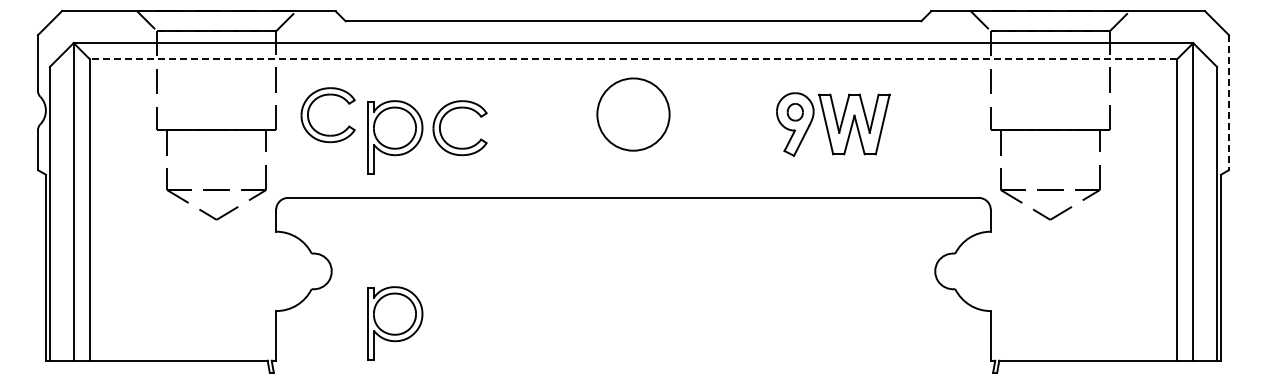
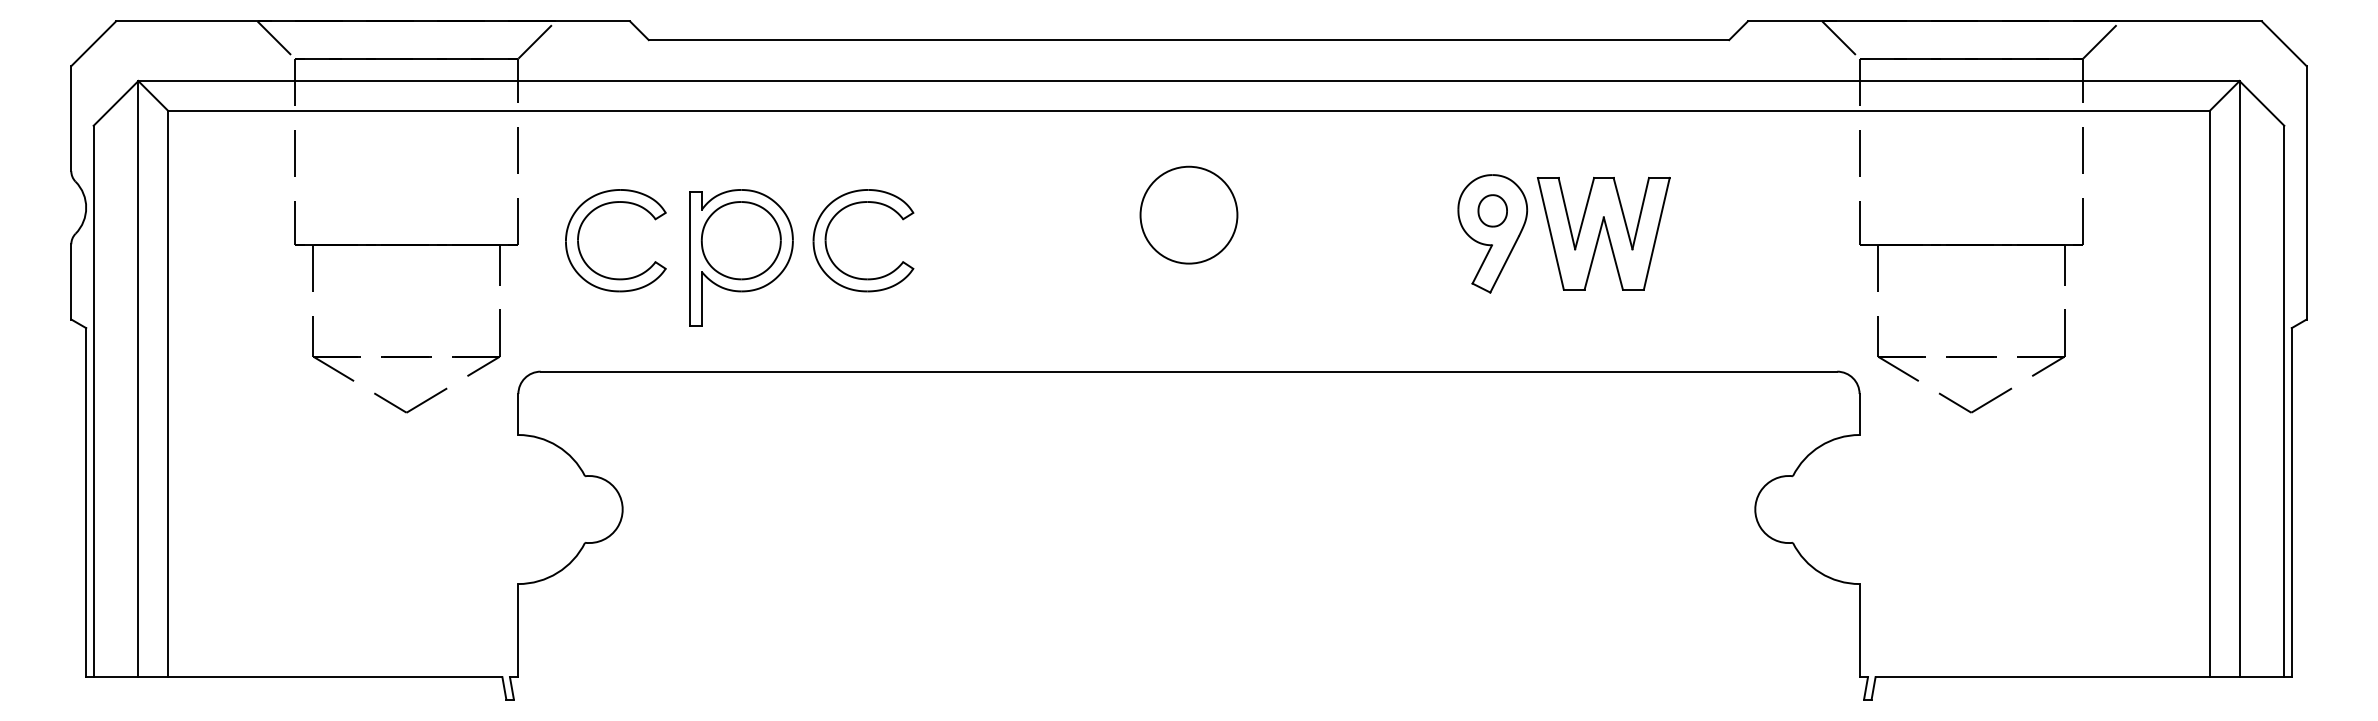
line: (633, 59) -> (1189, 111), dashed -> solid
line: (1228, 103) -> (2305, 194), dashed -> solid
circle: (633, 114) -> (1189, 215), size x0.71
part: (309, 118) -> (580, 246), moved
part: (395, 323) -> (742, 607), removed

